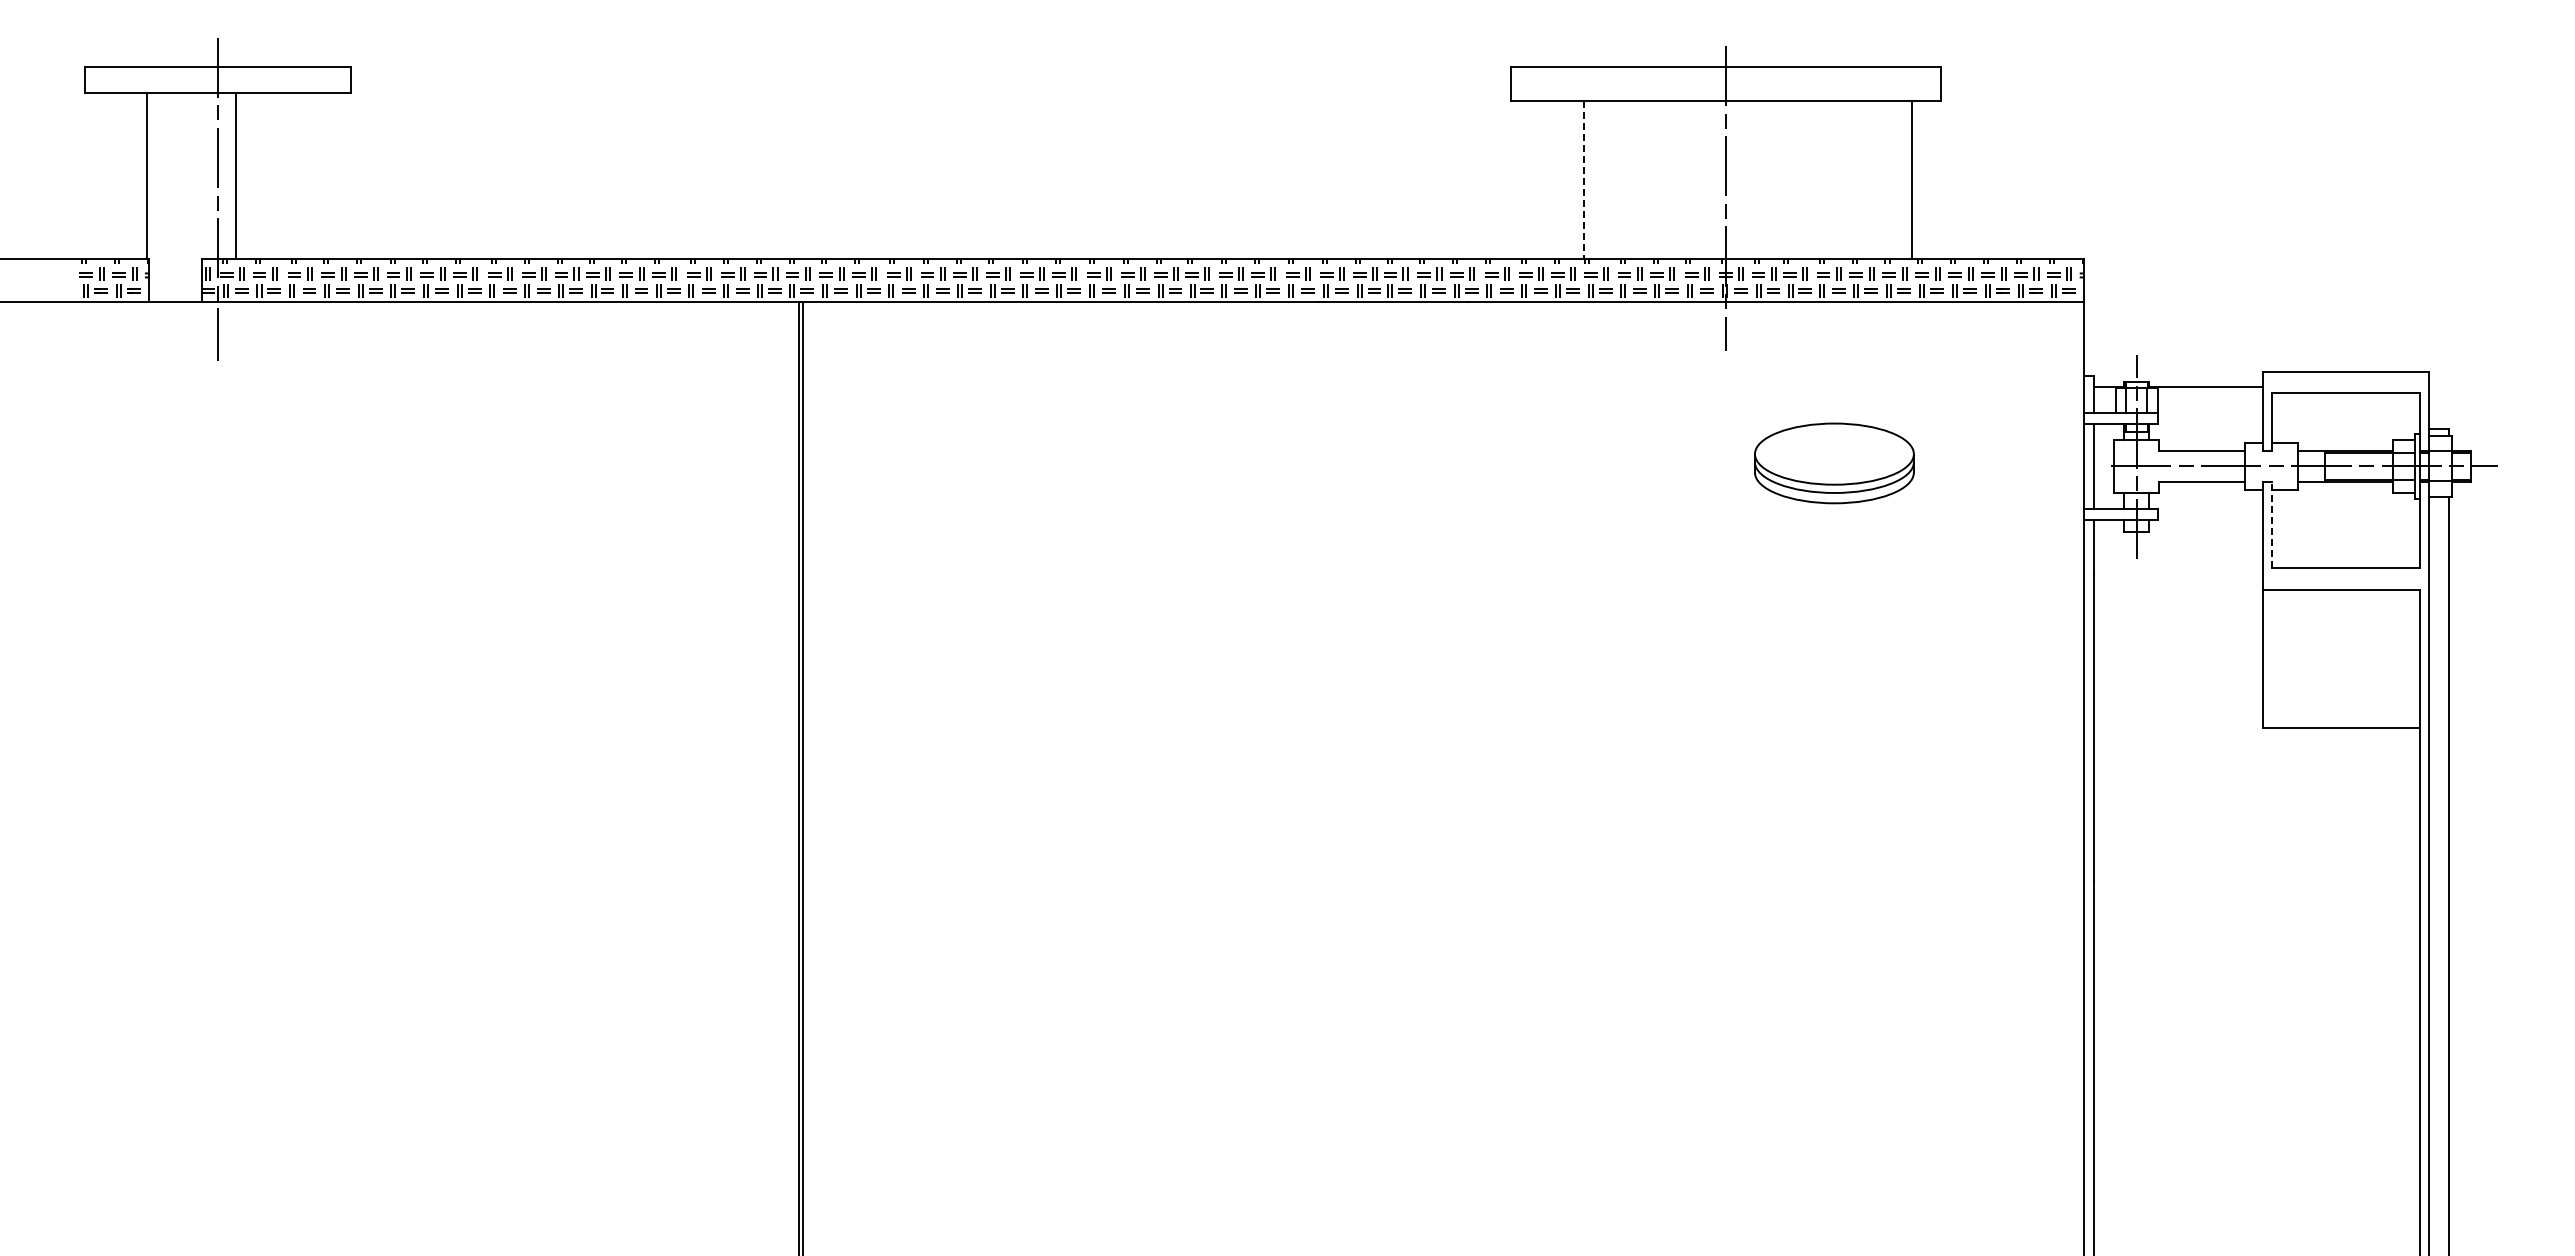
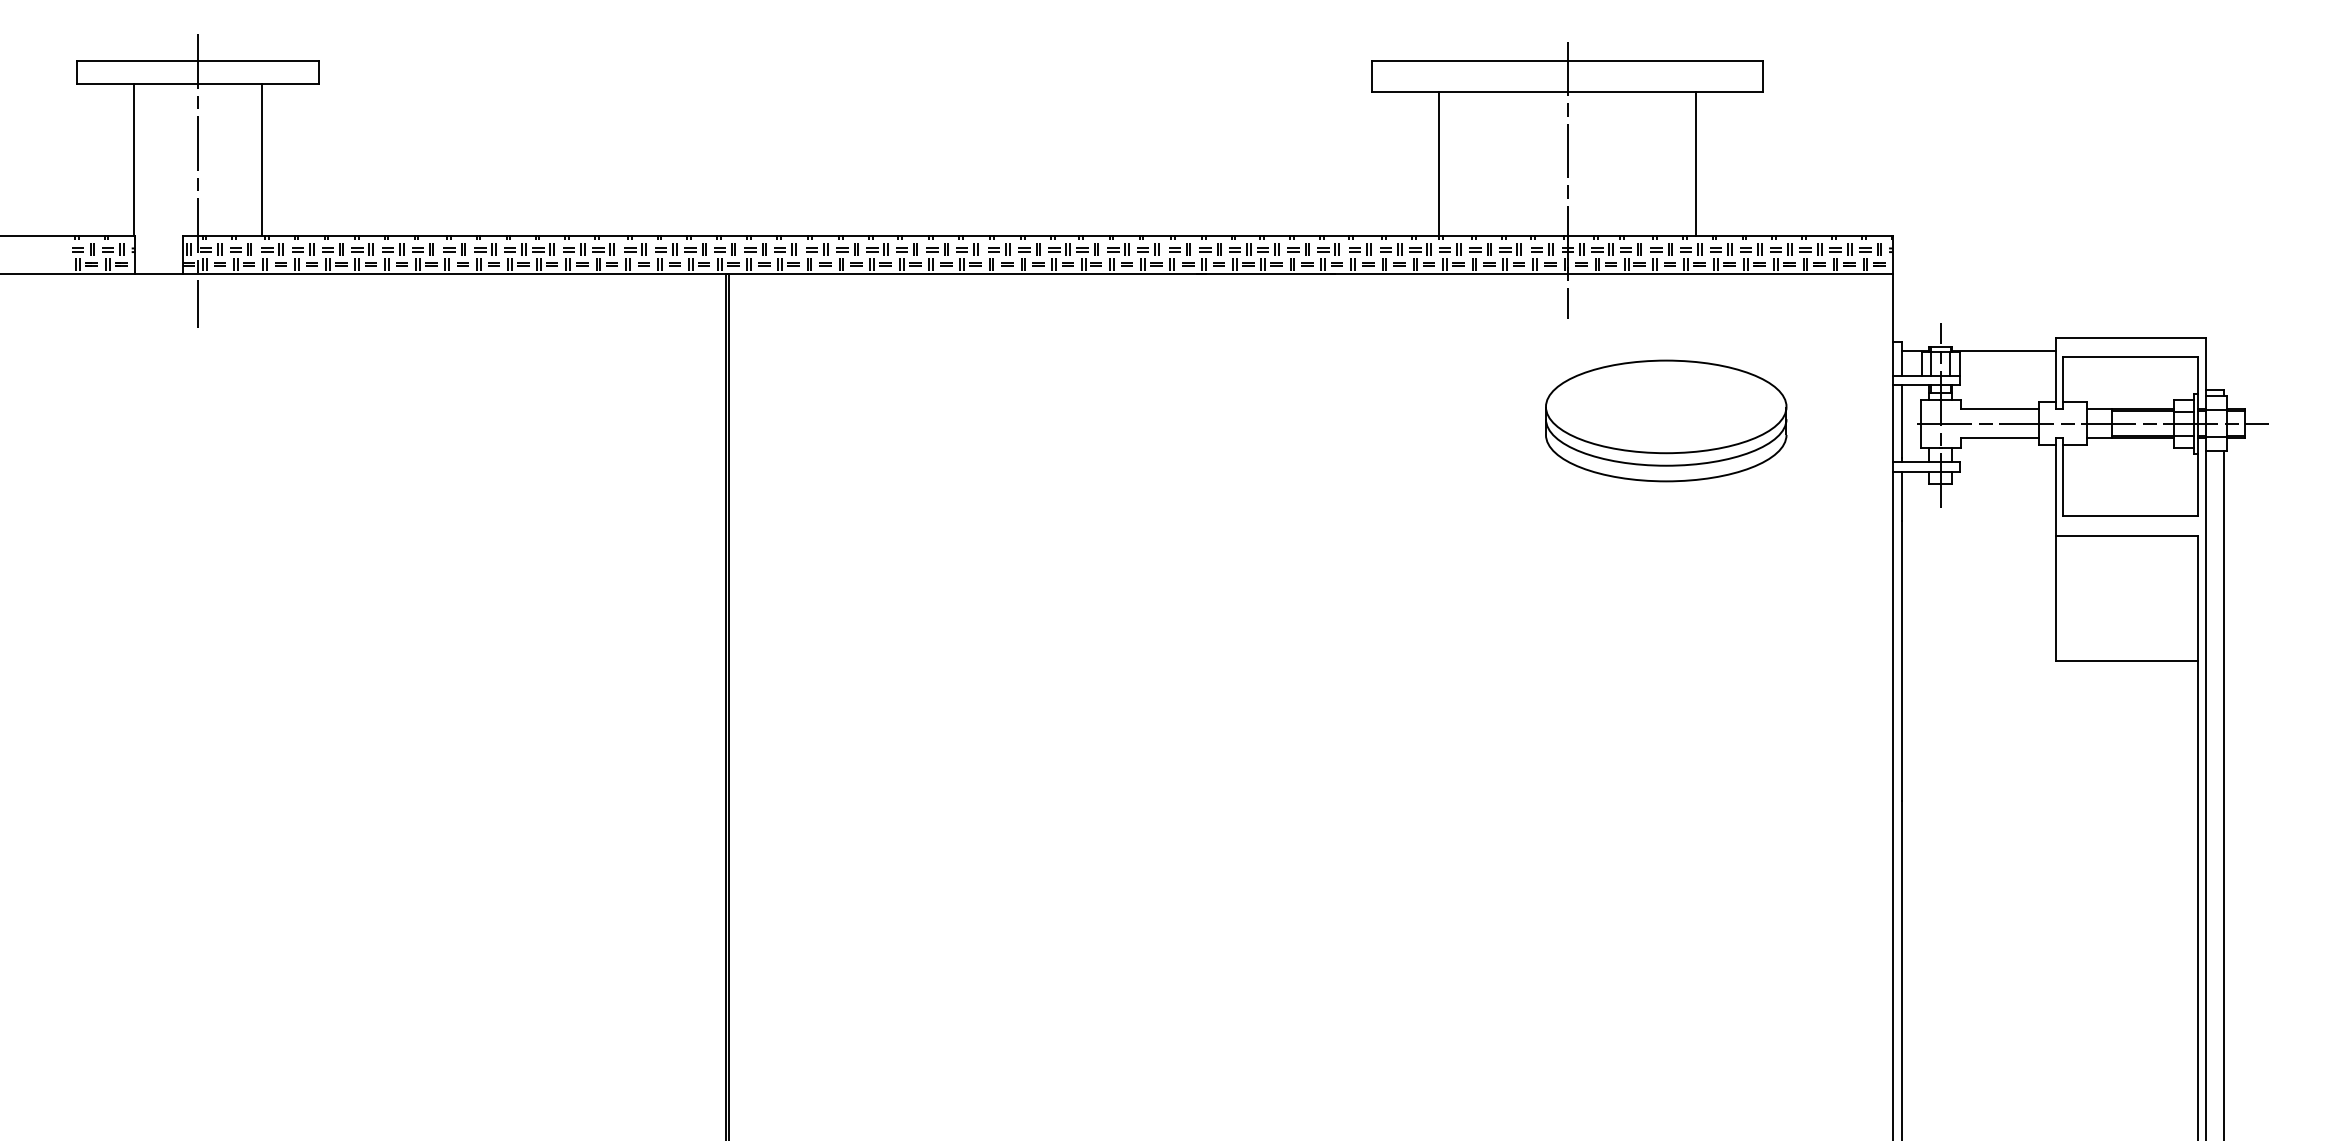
line: (236, 175) -> (262, 159), moved
line: (1584, 180) -> (1439, 164), dashed -> solid
line: (1911, 180) -> (1696, 164), moved
part: (1834, 463) -> (1666, 421), size x1.67
line: (2271, 524) -> (2063, 476), dashed -> solid

